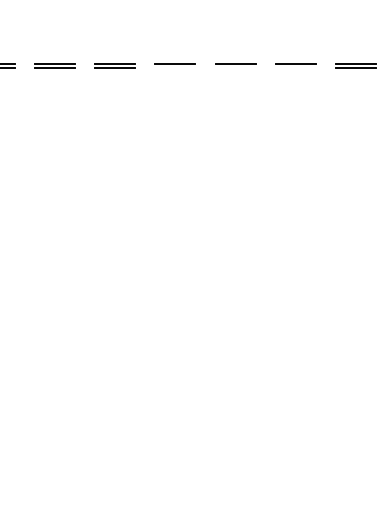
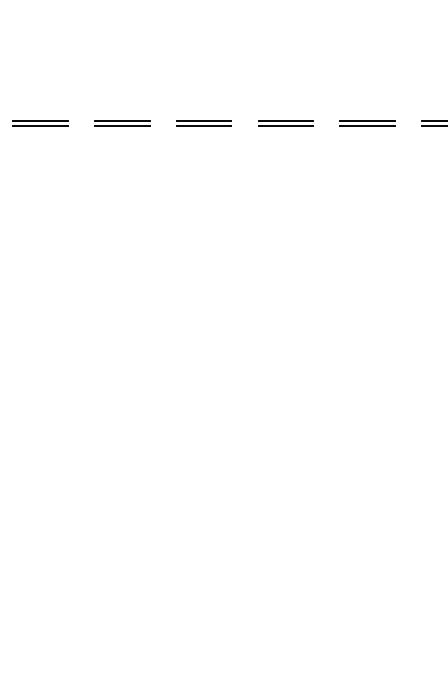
line: (175, 67) -> (204, 125), added
line: (235, 67) -> (285, 125), added
line: (295, 67) -> (367, 125), added

